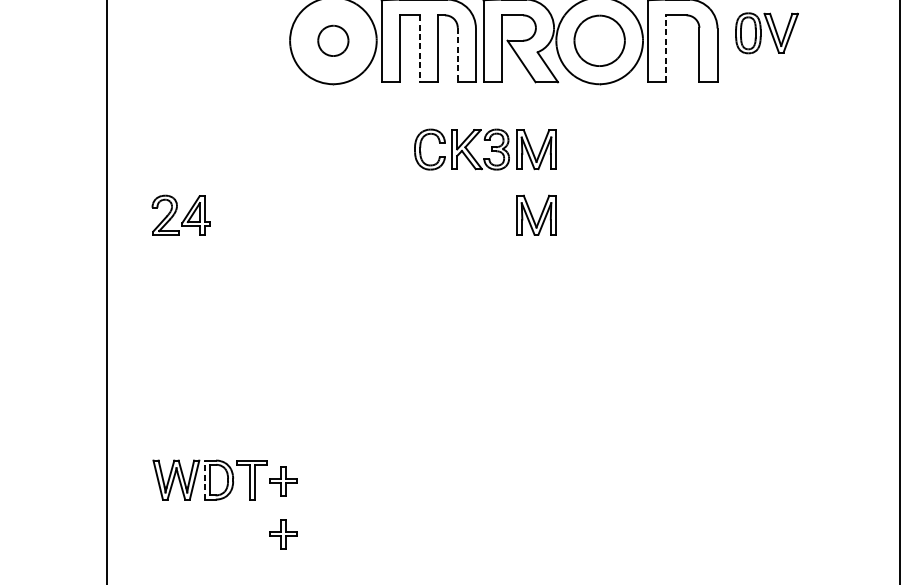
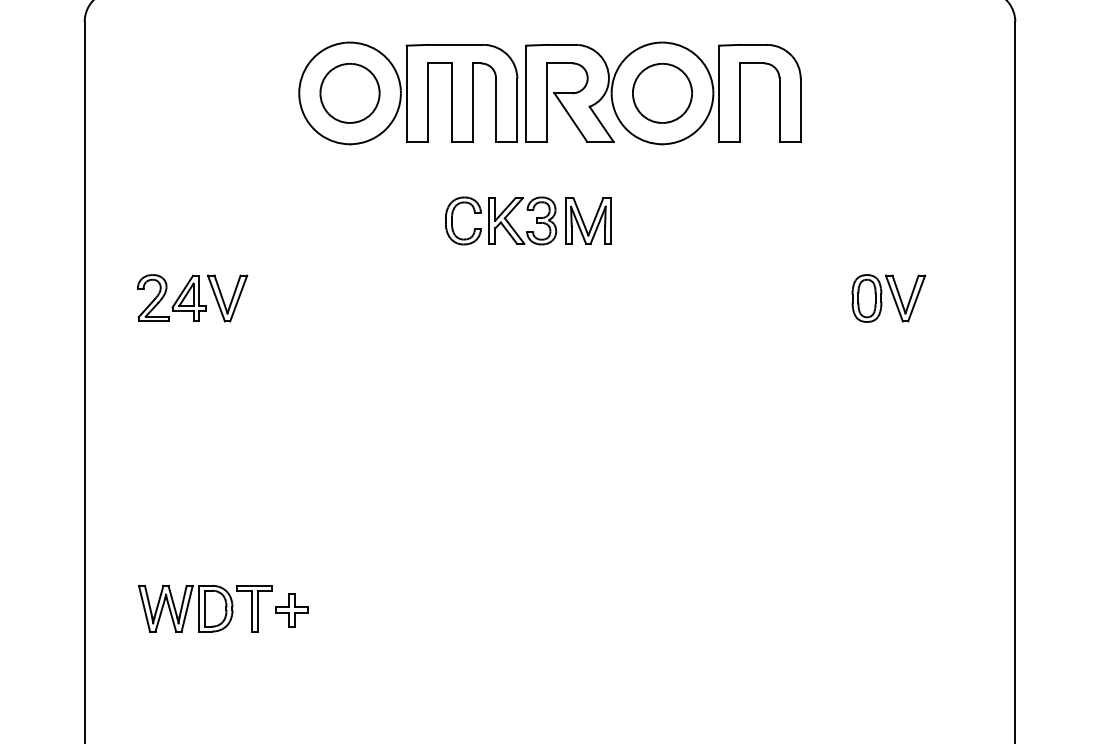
part: (766, 33) -> (888, 298), moved
part: (332, 40) -> (349, 93), size x1.67
line: (666, 48) -> (740, 102), dashed -> solid
line: (419, 49) -> (451, 103), dashed -> solid
line: (458, 55) -> (496, 110), dashed -> solid
part: (536, 214) -> (588, 297), removed
part: (228, 215) -> (227, 298), added
line: (205, 479) -> (199, 608), dashed -> solid
part: (283, 534) -> (291, 672), removed

